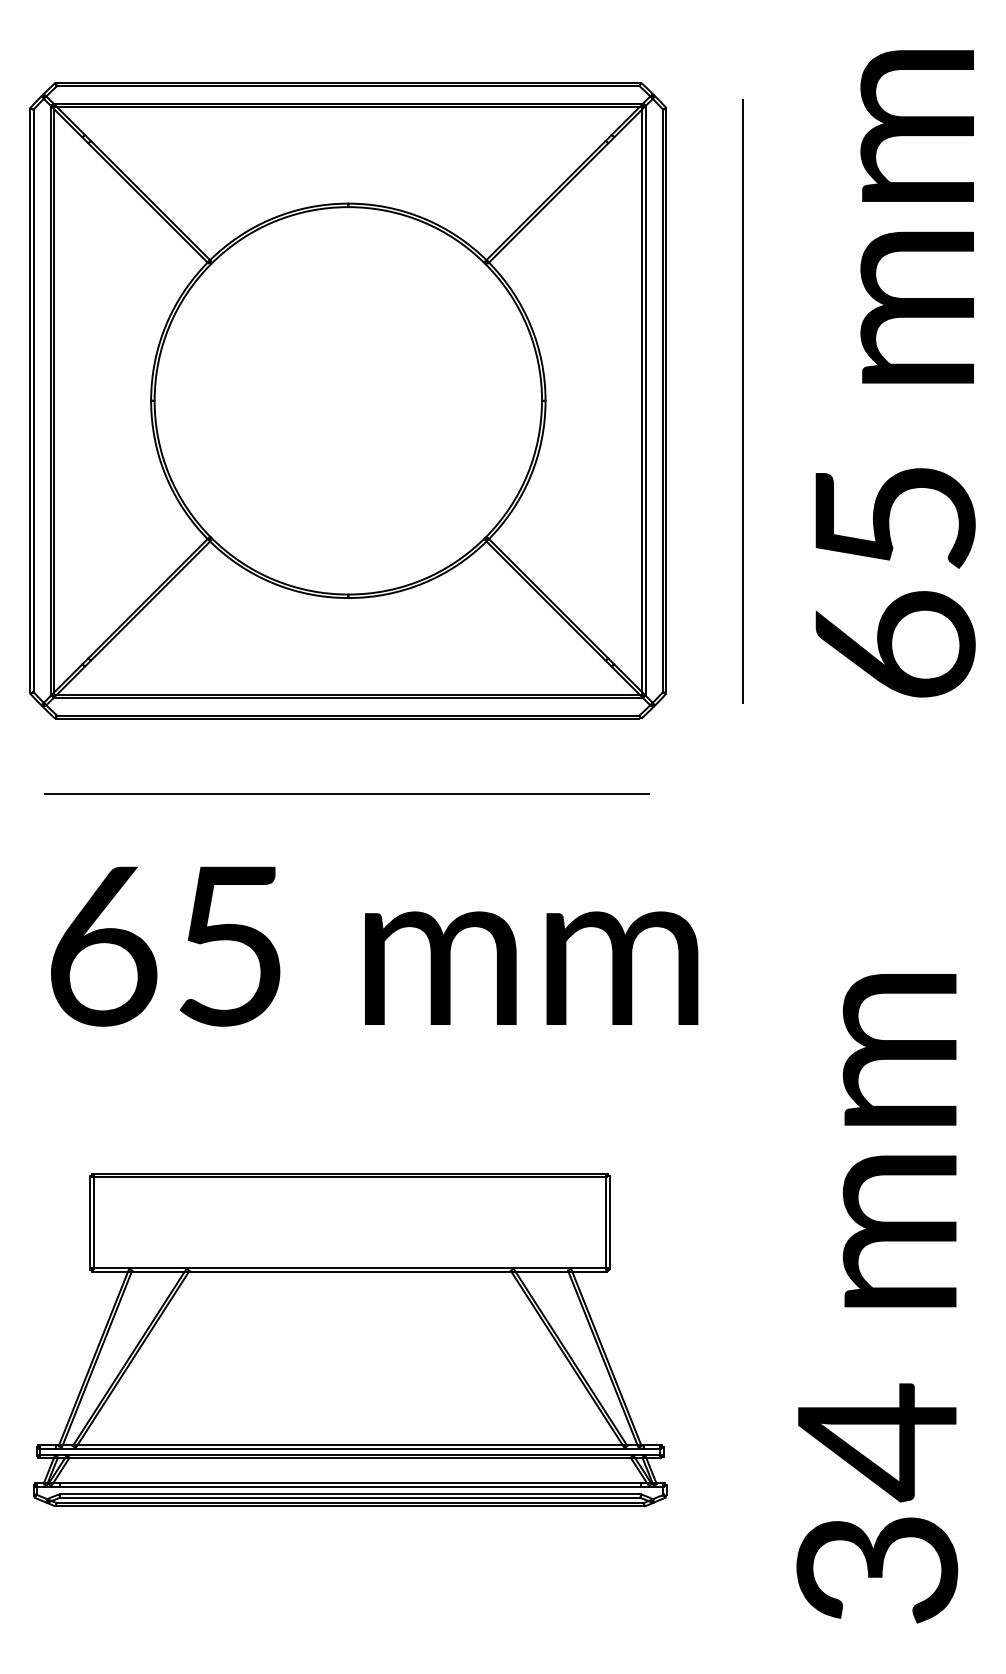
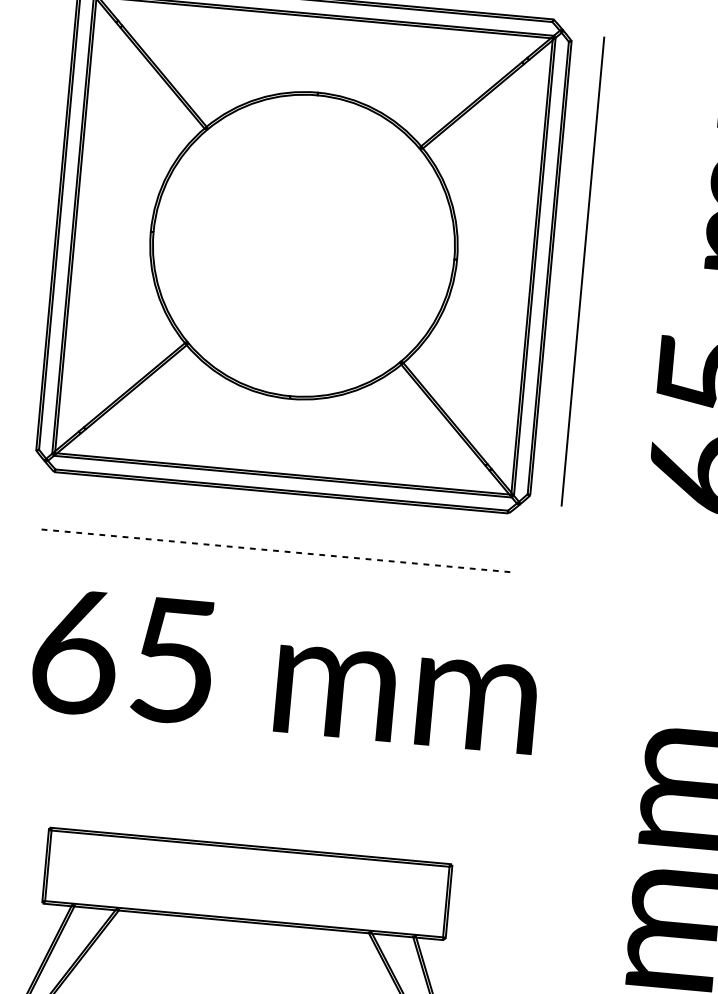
line: (742, 401) -> (582, 271), moved
line: (347, 793) -> (275, 550), solid -> dashed

